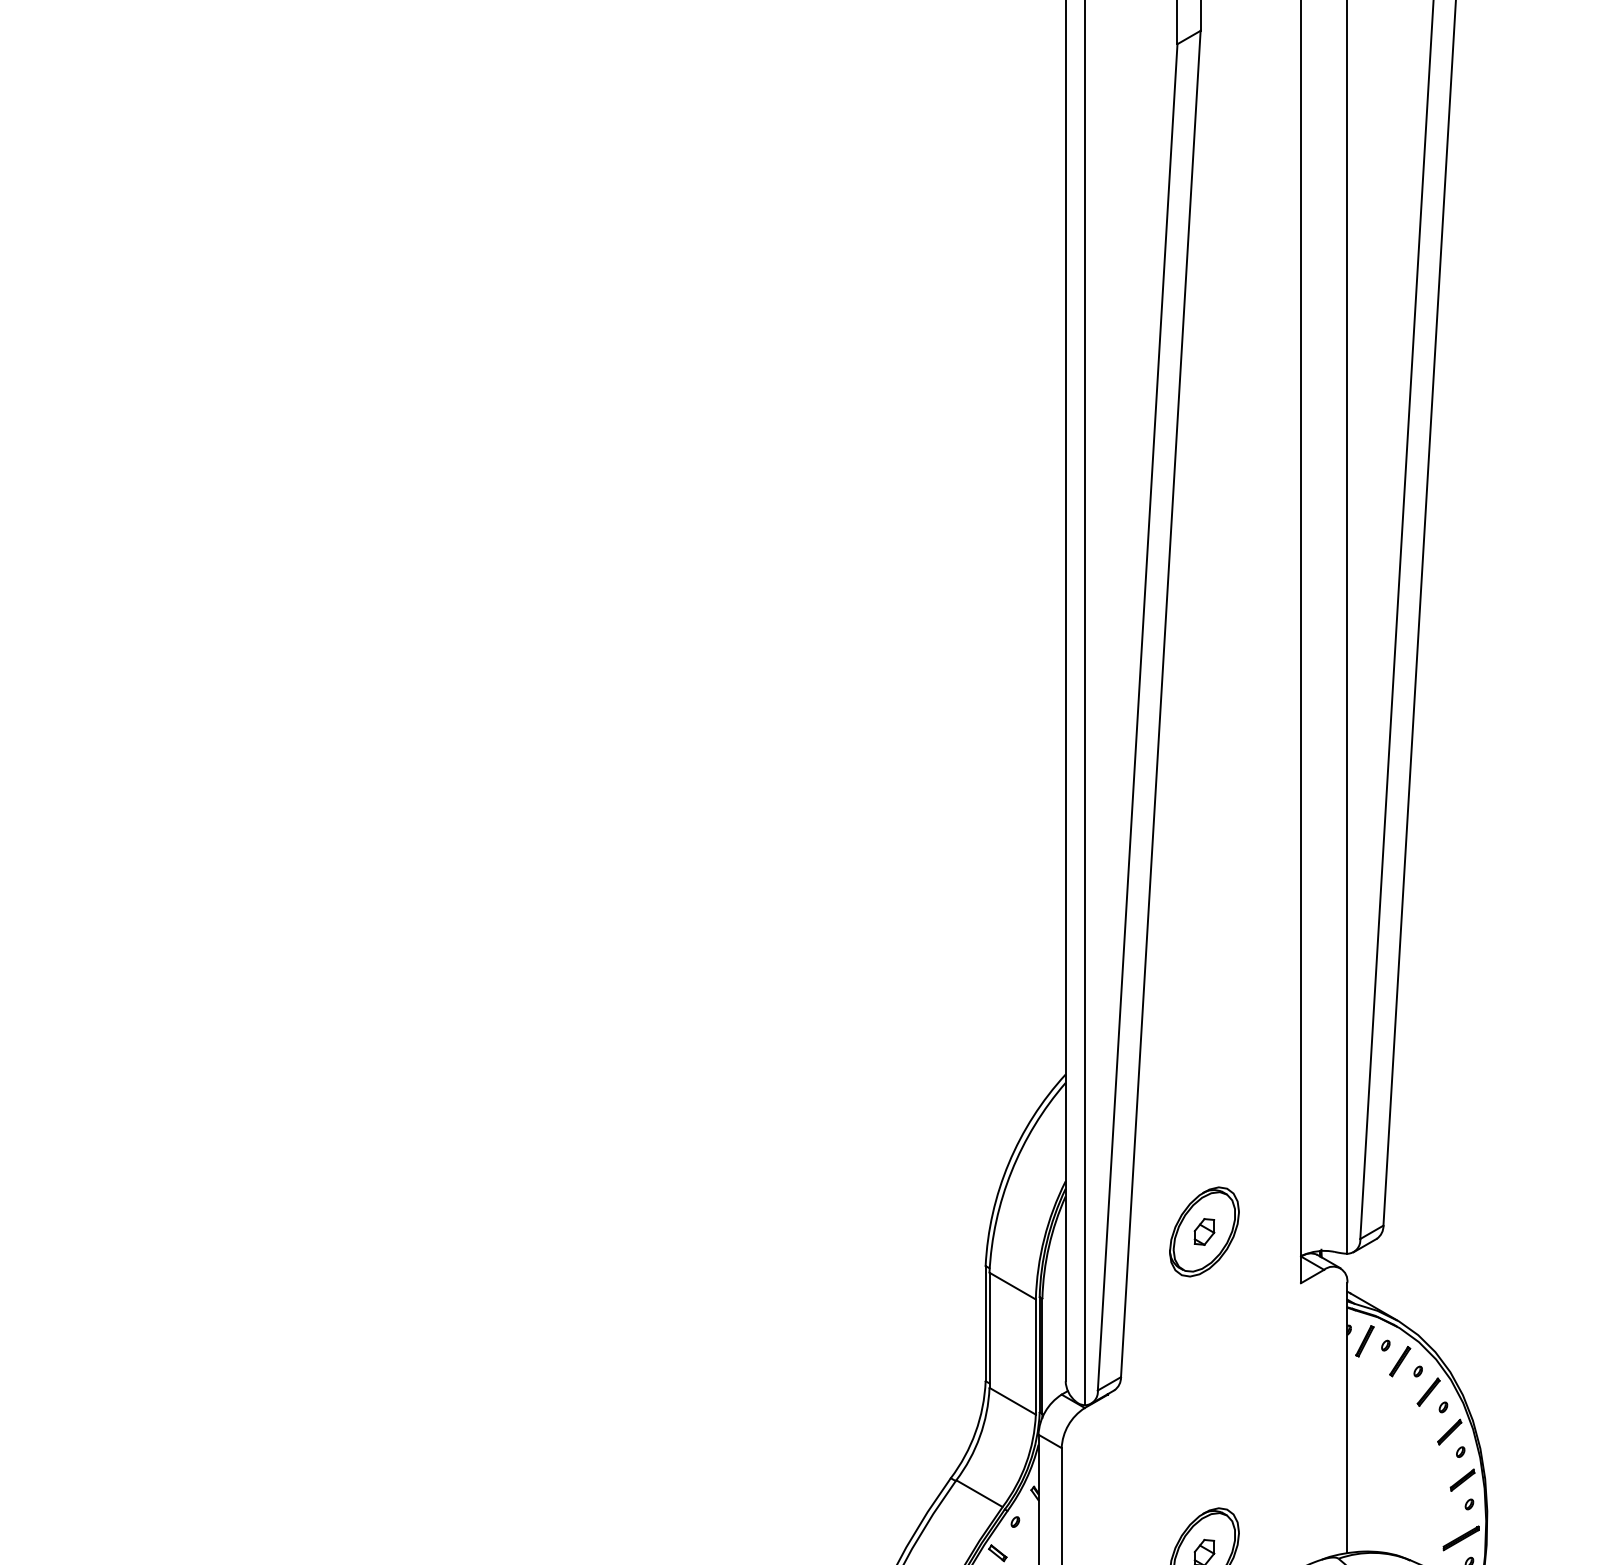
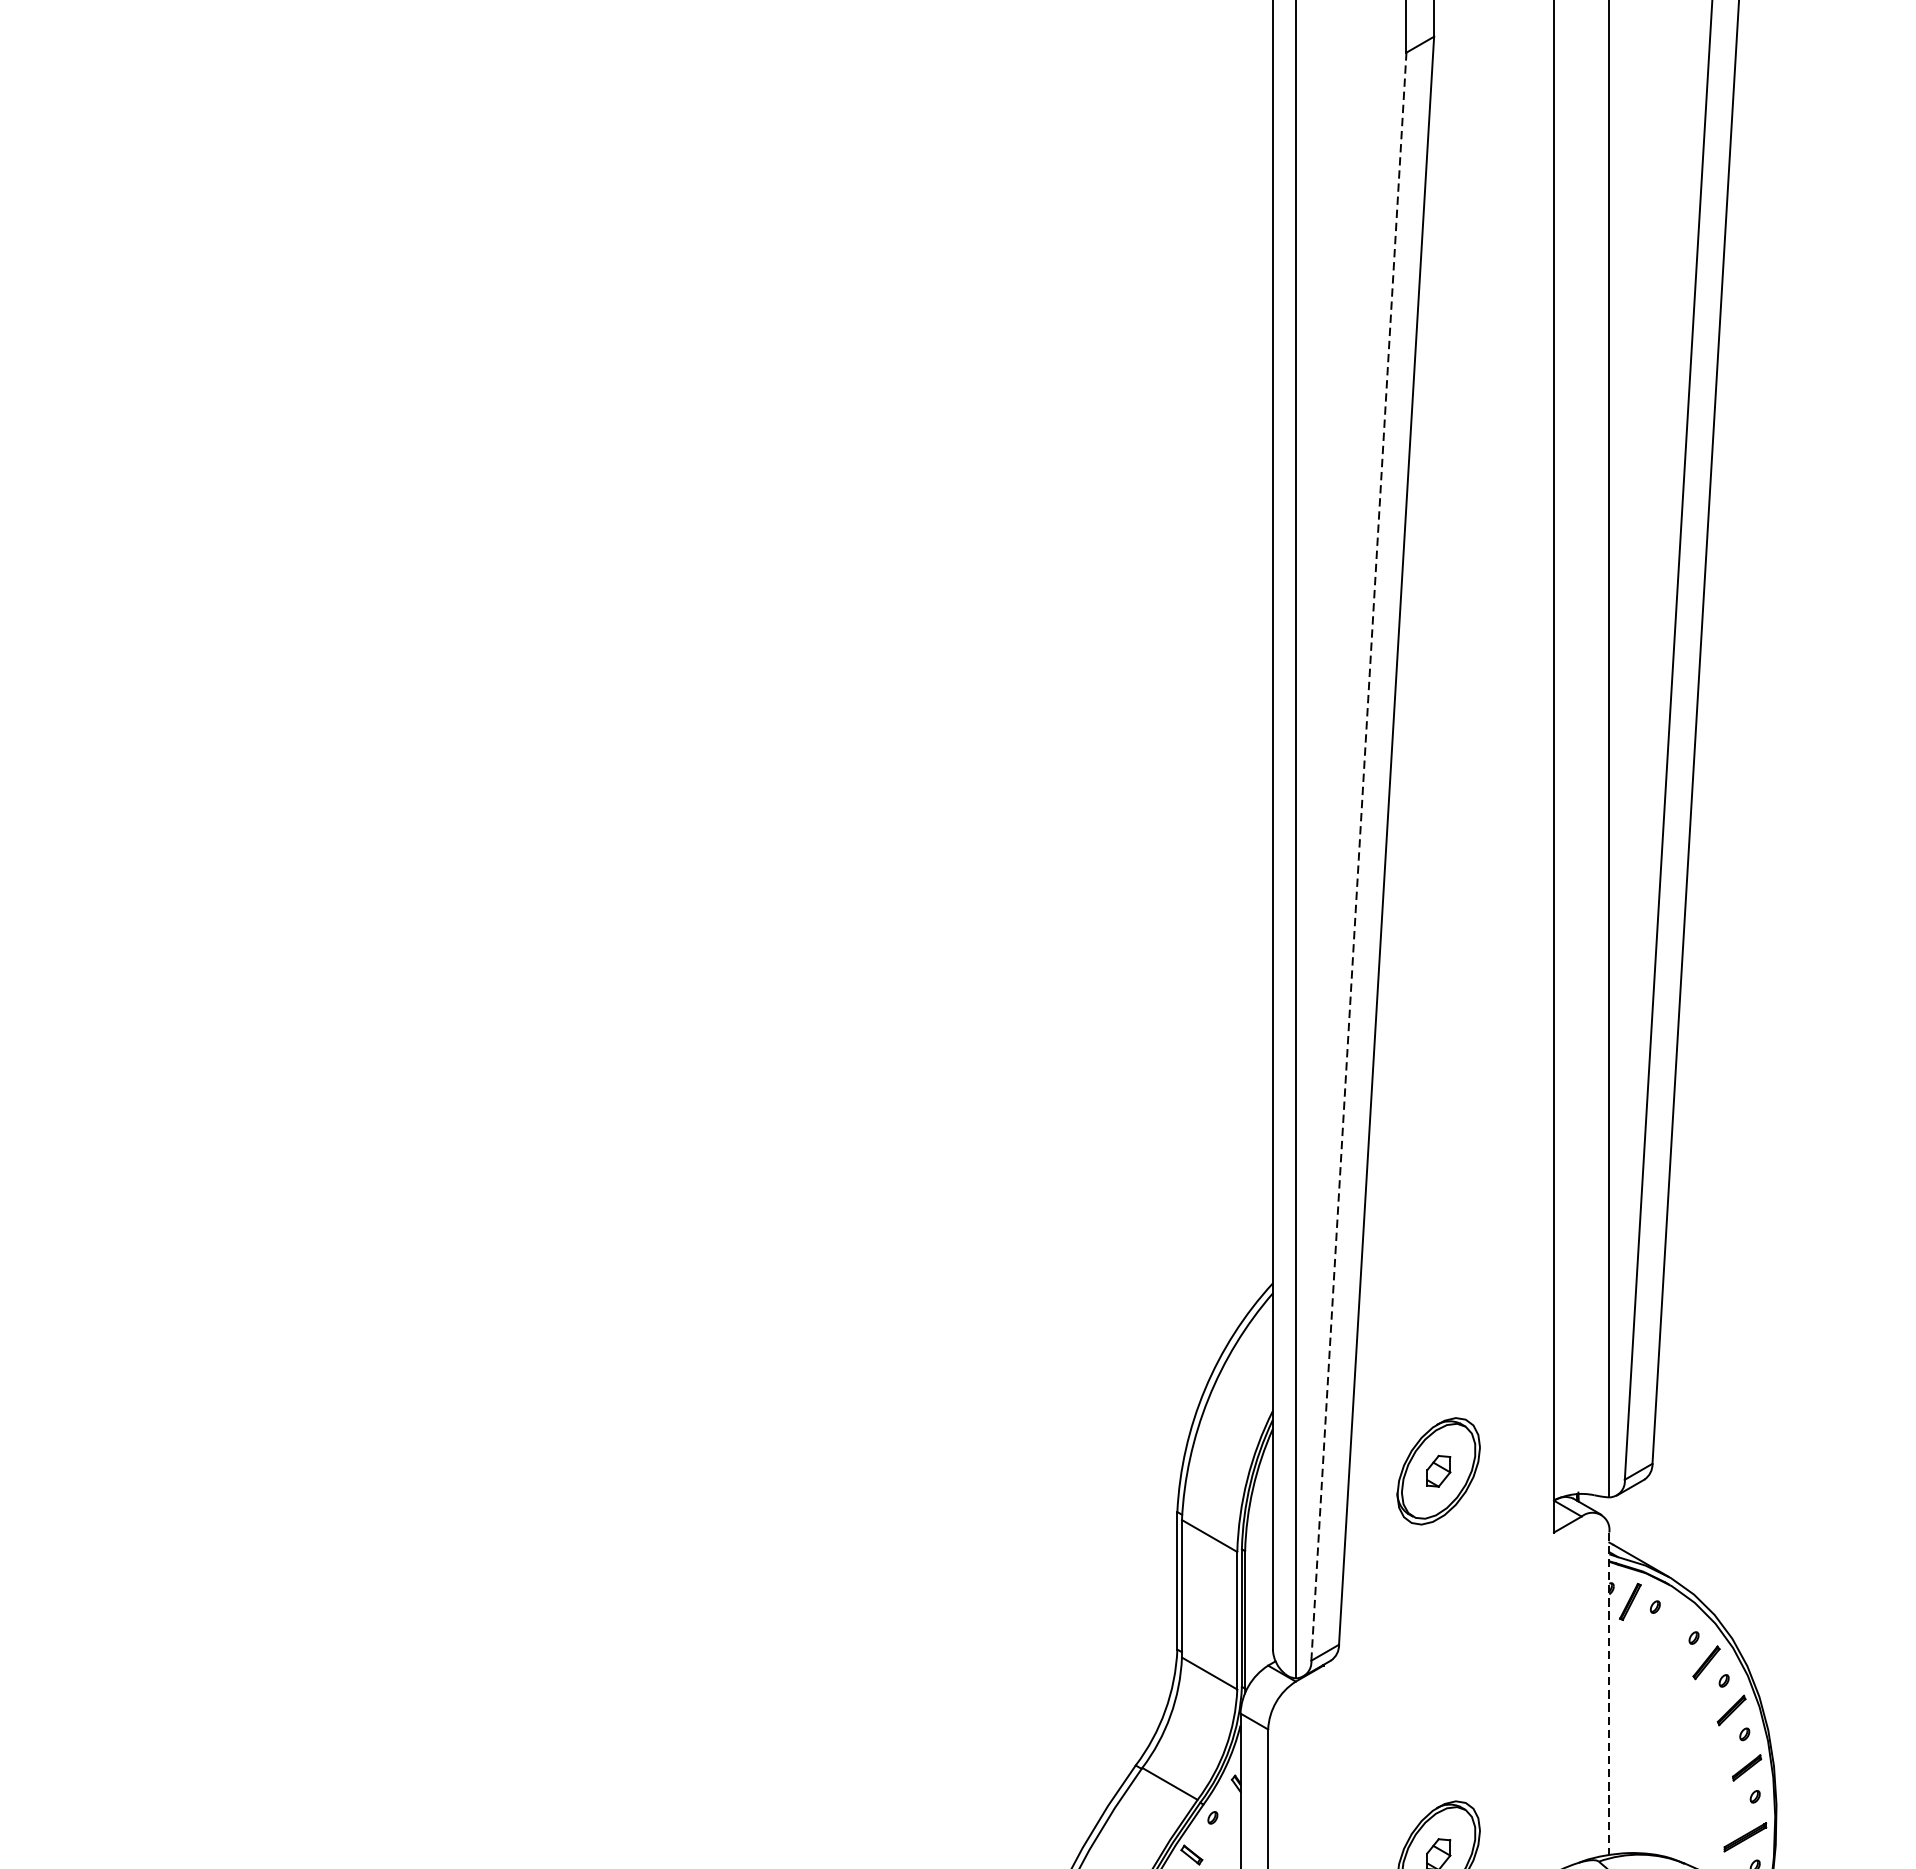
line: (1137, 716) -> (1358, 855), solid -> dashed
part: (1400, 1361) -> (1672, 1626), removed
line: (1347, 1418) -> (1609, 1694), solid -> dashed

